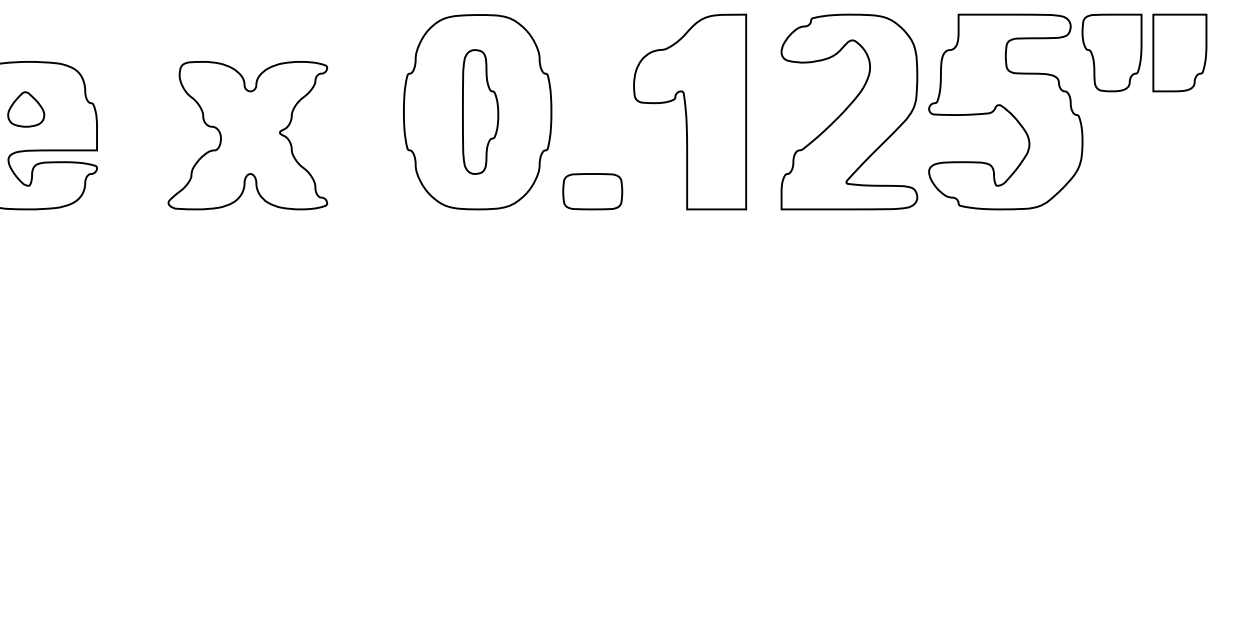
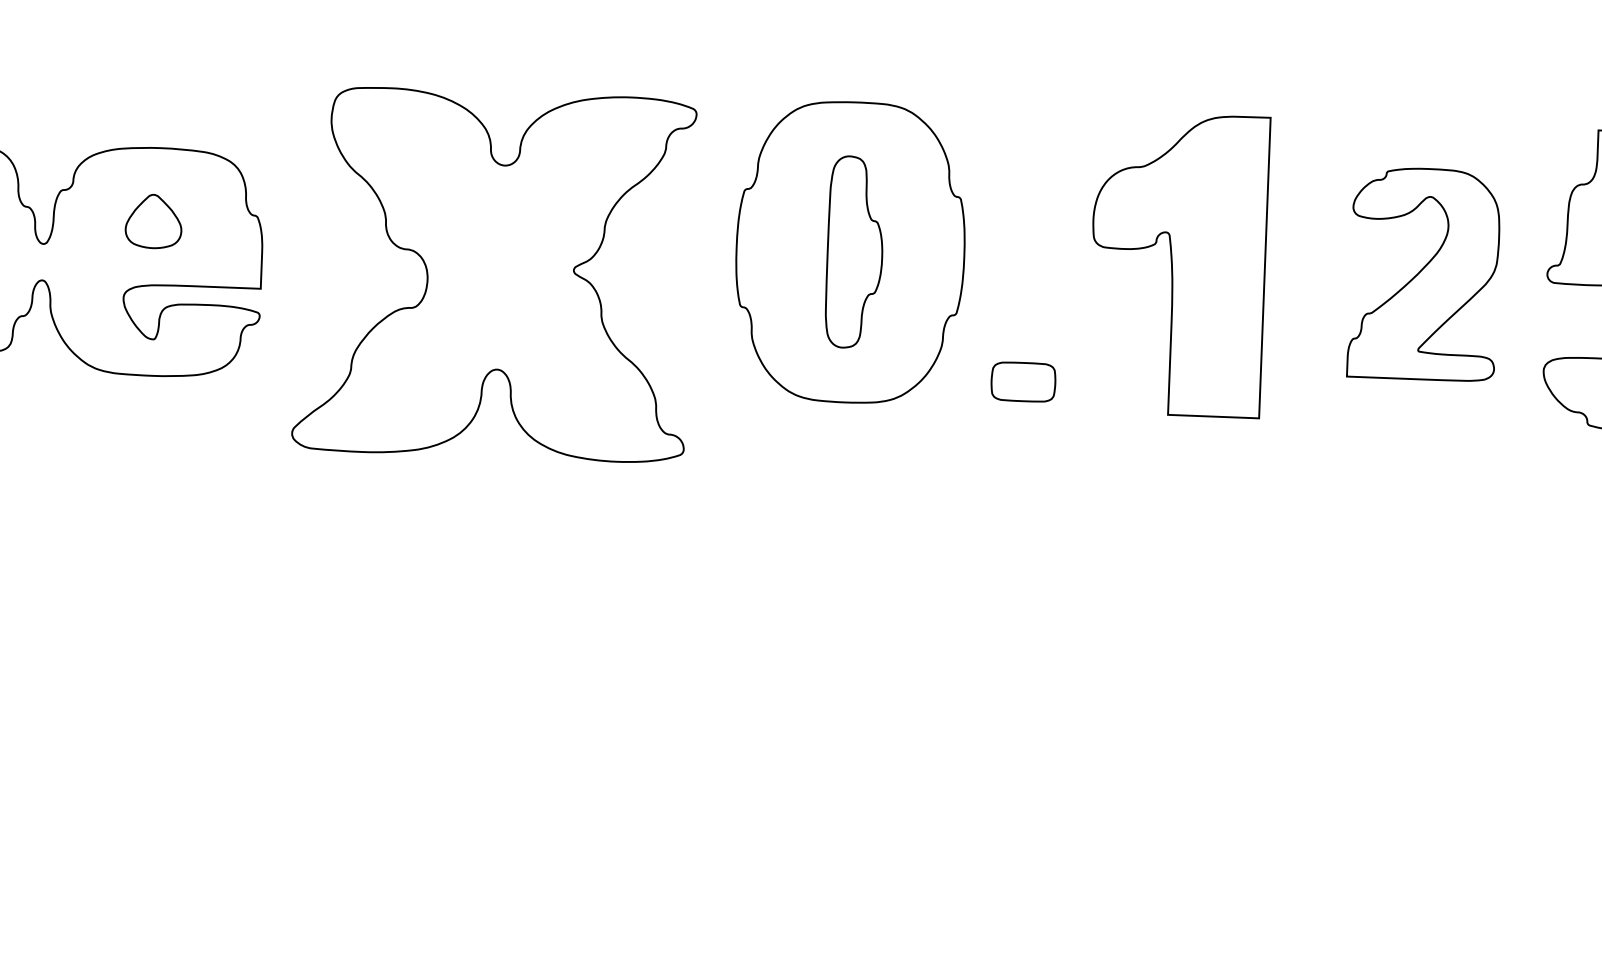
part: (849, 111) -> (1424, 273), size x0.7
part: (247, 135) -> (493, 274), size x1.6
part: (592, 191) -> (1023, 381), size x0.7

